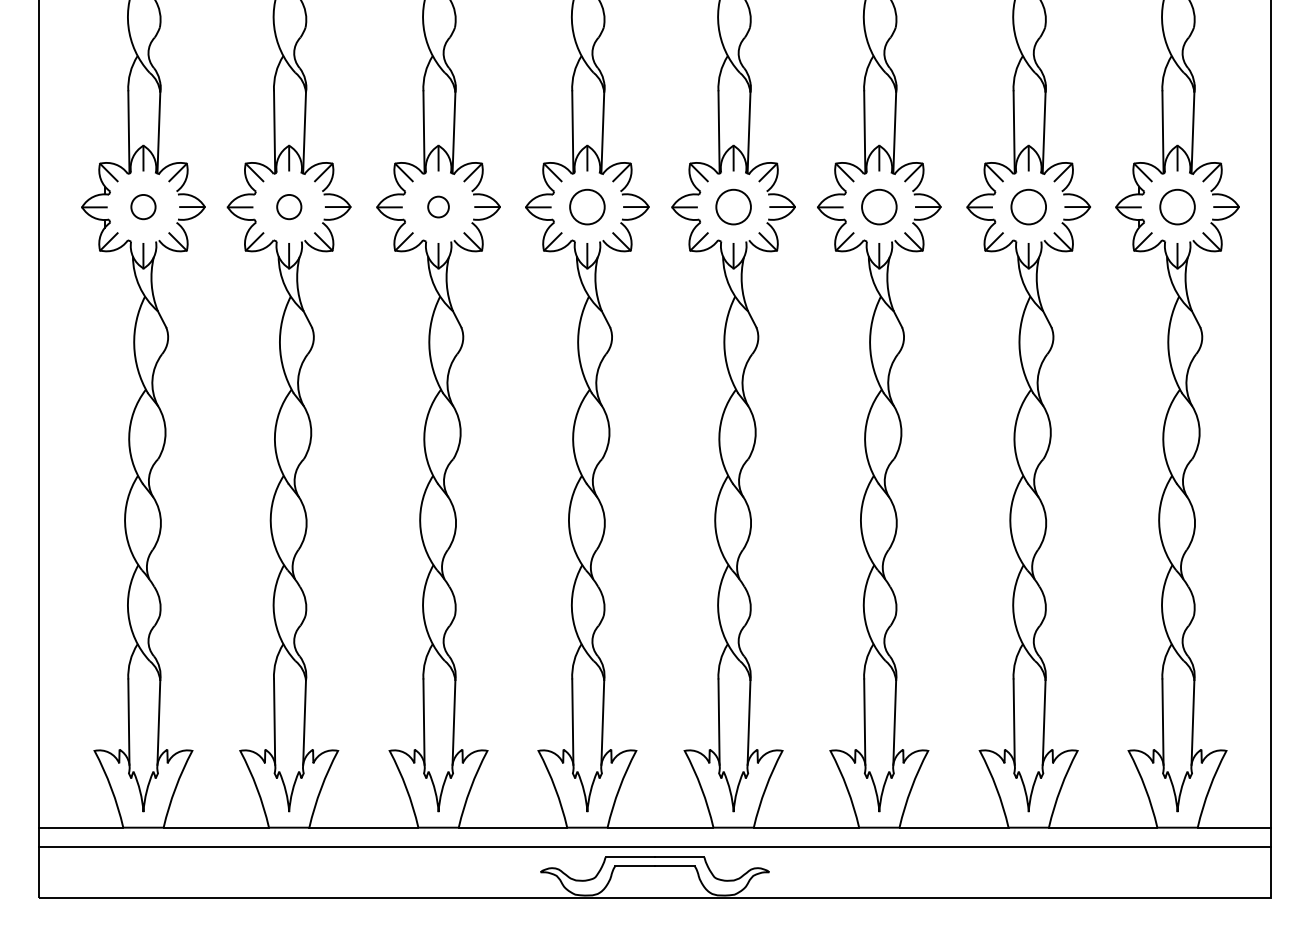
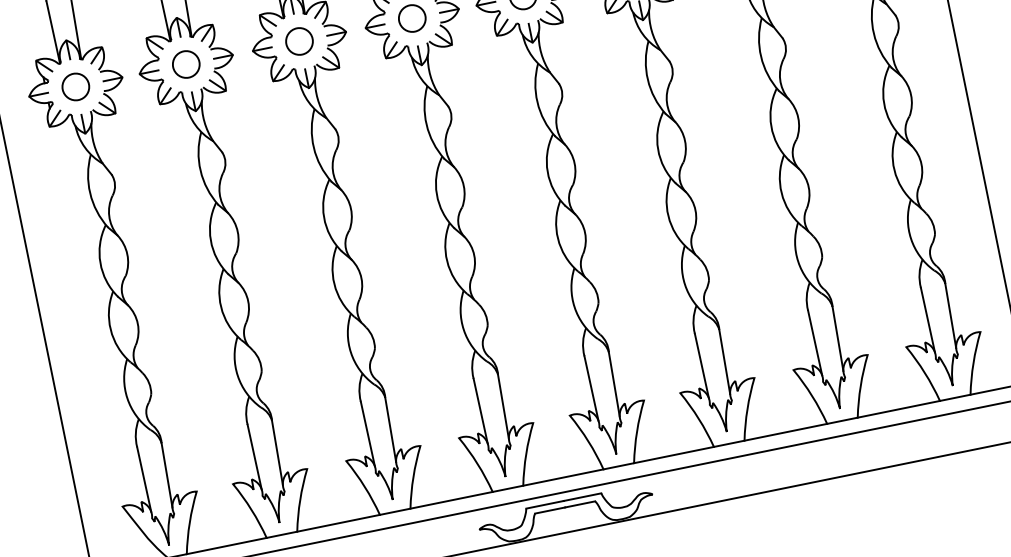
circle: (143, 206) -> (75, 86), size x1.43
circle: (289, 206) -> (186, 63), size x1.43
circle: (438, 206) -> (299, 41), size x1.67

